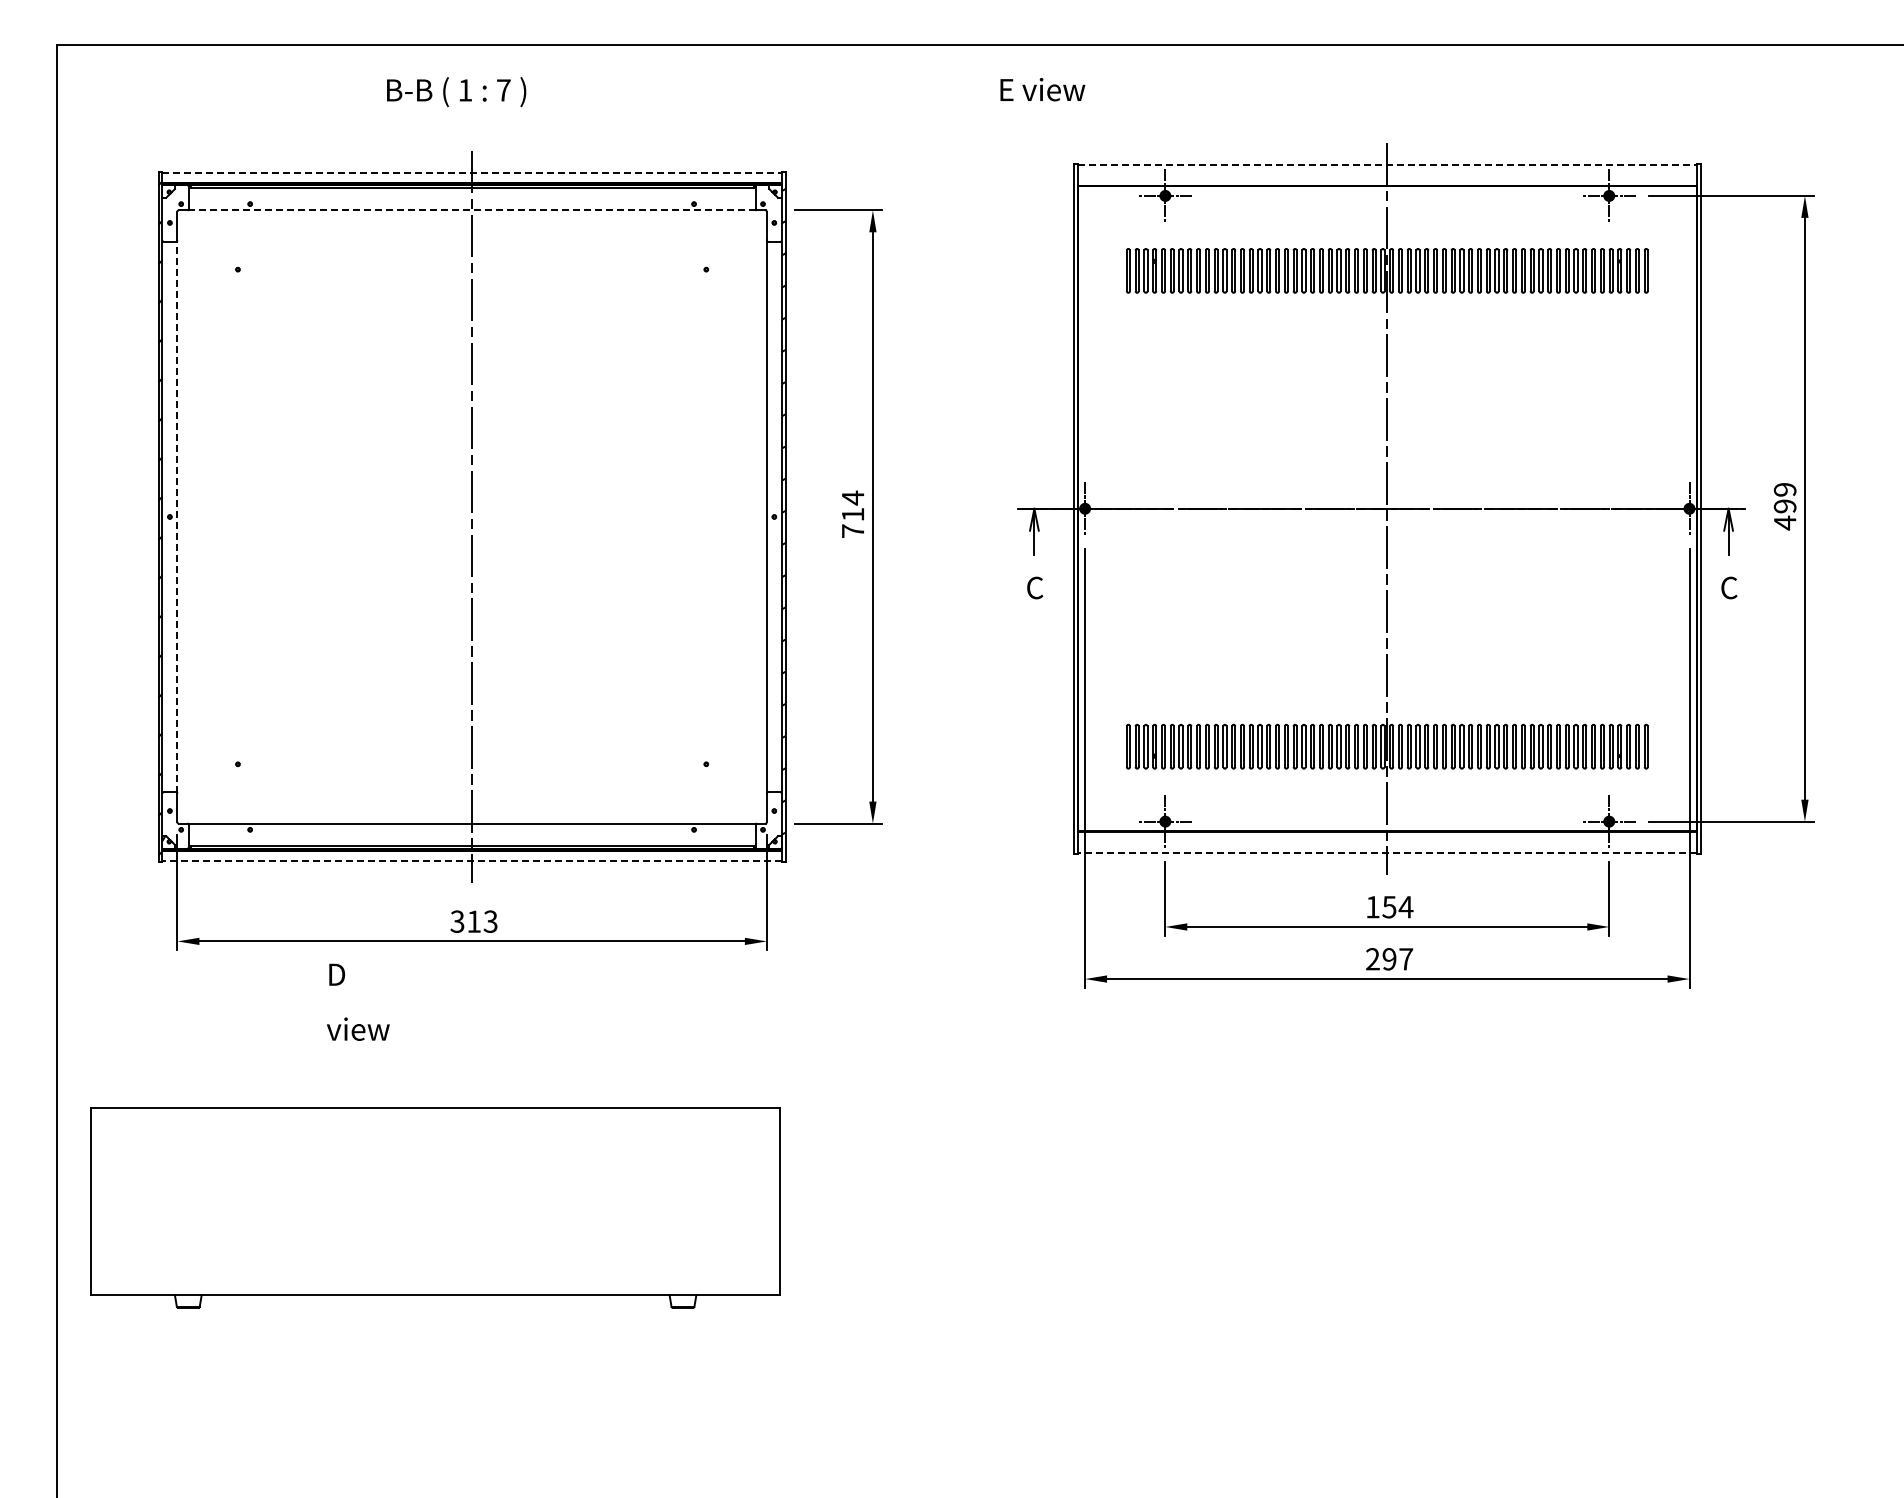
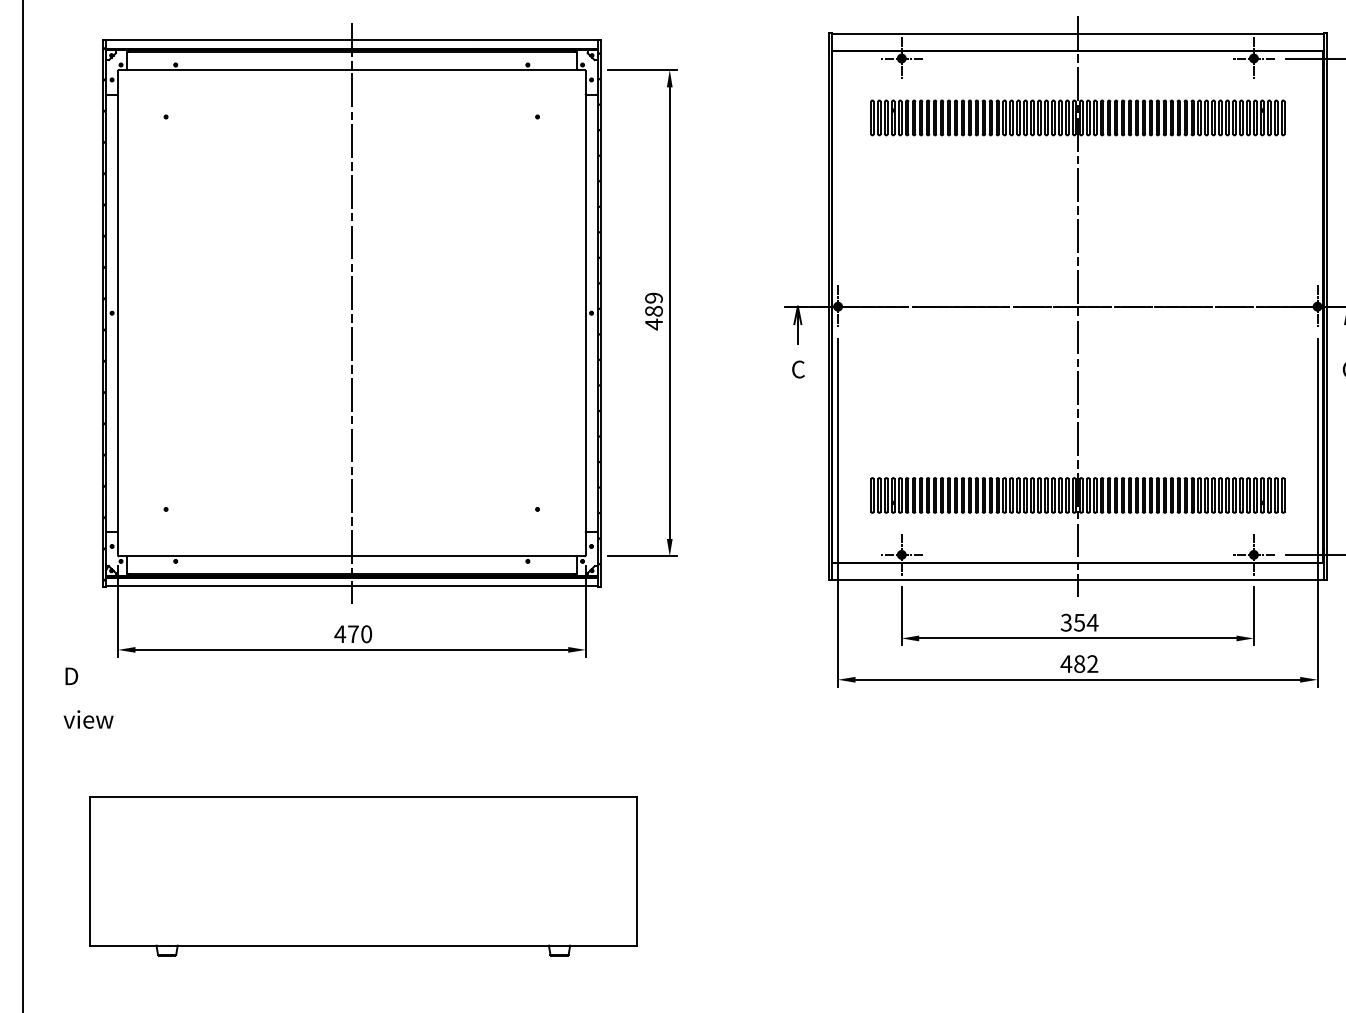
line: (1387, 164) -> (1077, 33), dashed -> solid
line: (472, 172) -> (352, 39), dashed -> solid
line: (472, 210) -> (352, 70), dashed -> solid
text: (852, 514) -> (653, 311), 714 -> 489
line: (177, 516) -> (118, 312), dashed -> solid
line: (1387, 853) -> (1077, 580), dashed -> solid
line: (472, 861) -> (352, 586), dashed -> solid
text: (1372, 906) -> (1066, 622), 154 -> 354
text: (473, 921) -> (352, 634), 313 -> 470
text: (1389, 959) -> (1079, 664), 297 -> 482
text: (358, 1001) -> (88, 697), moved
part: (435, 1207) -> (363, 876), moved

